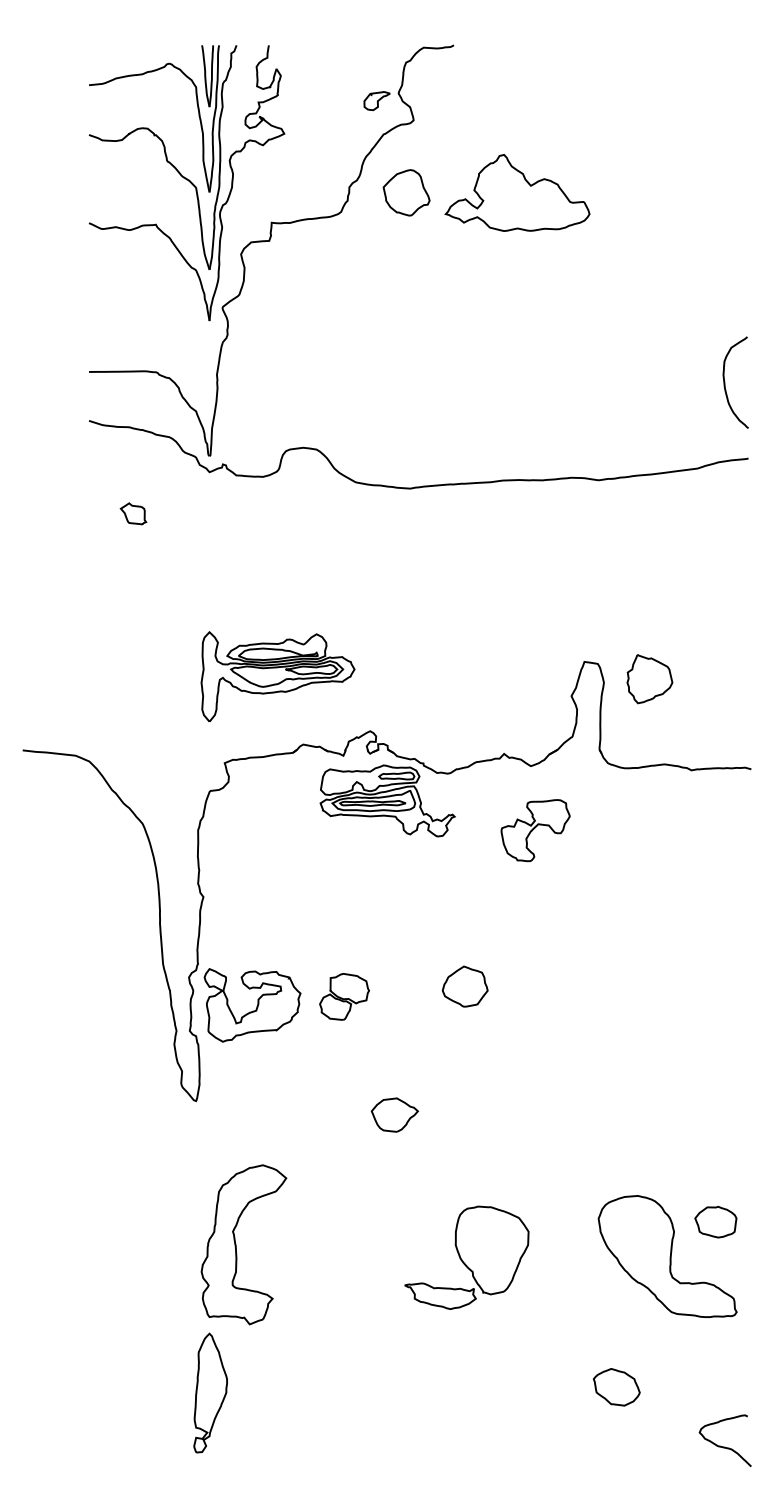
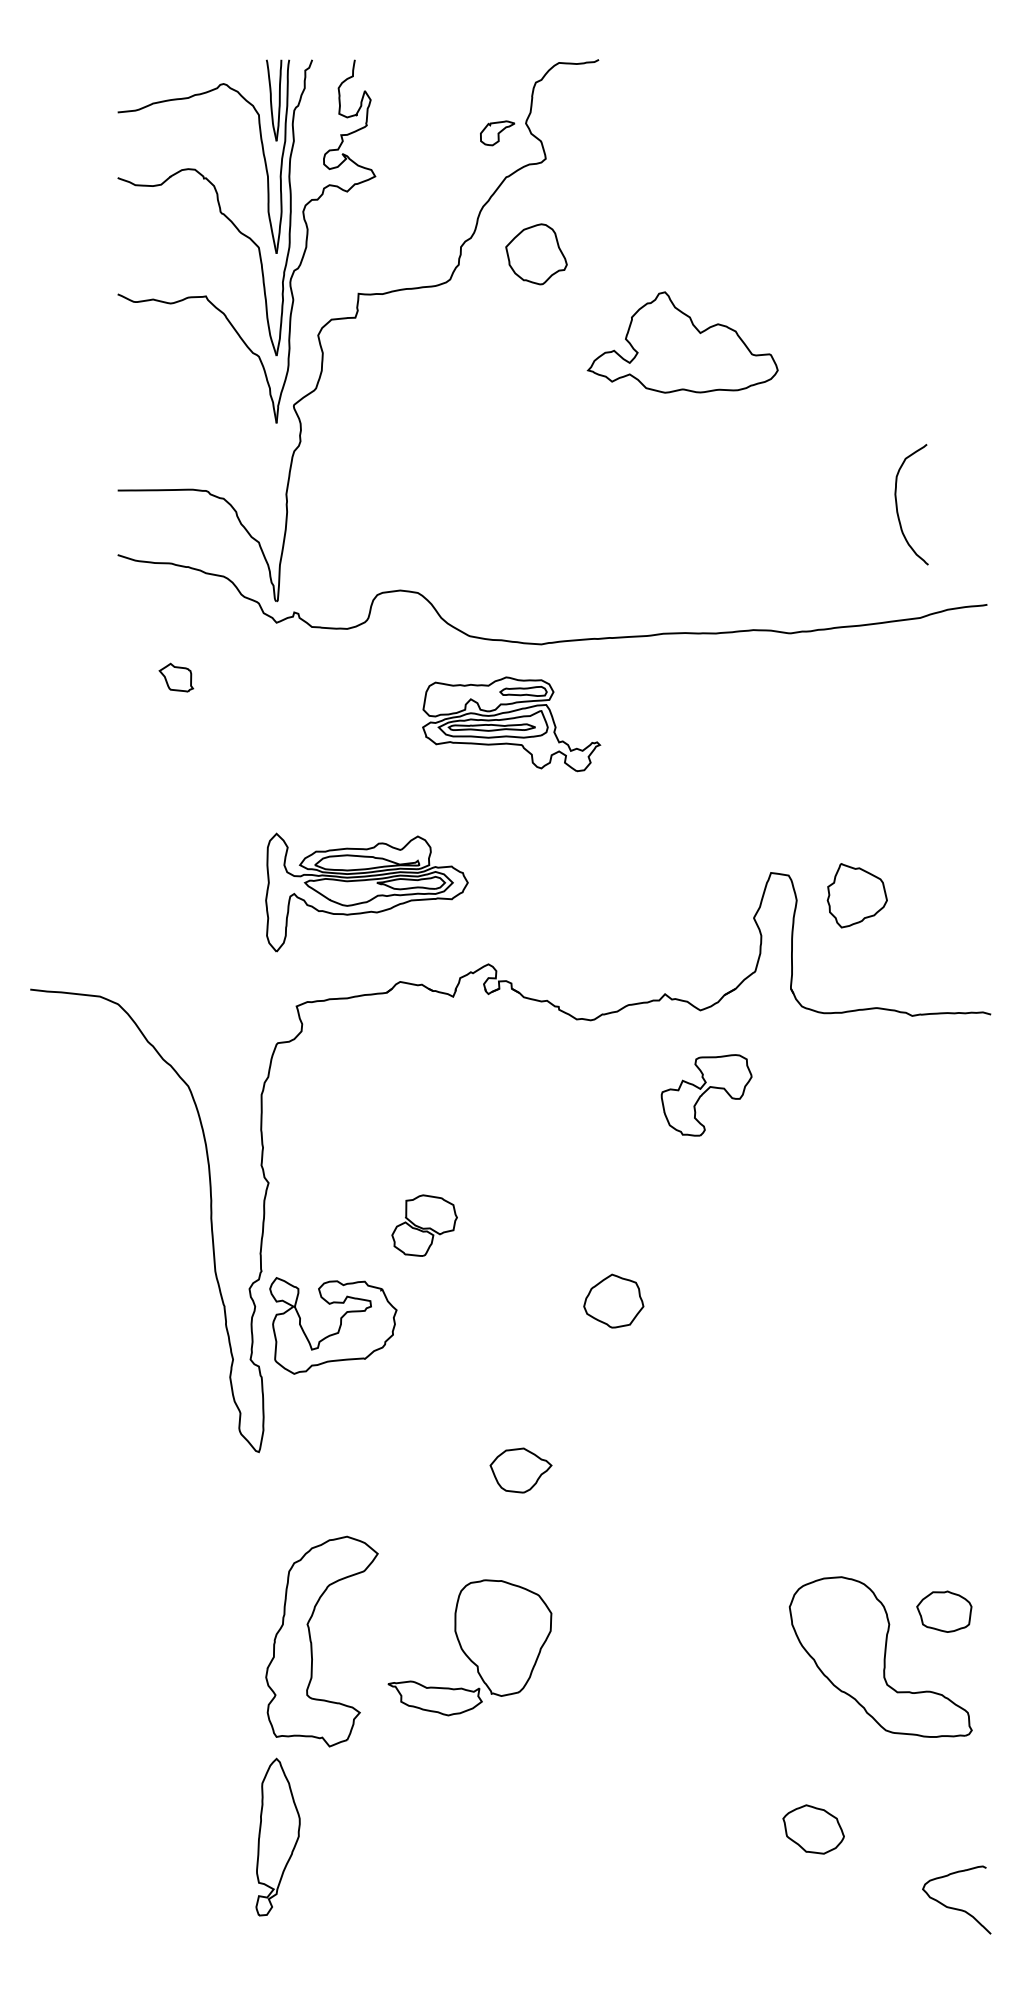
part: (517, 192) -> (682, 342), moved
curve: (725, 382) -> (897, 504), moved
part: (387, 801) -> (511, 724), moved
part: (344, 996) -> (424, 1225), moved
part: (466, 1257) -> (469, 1647), moved

